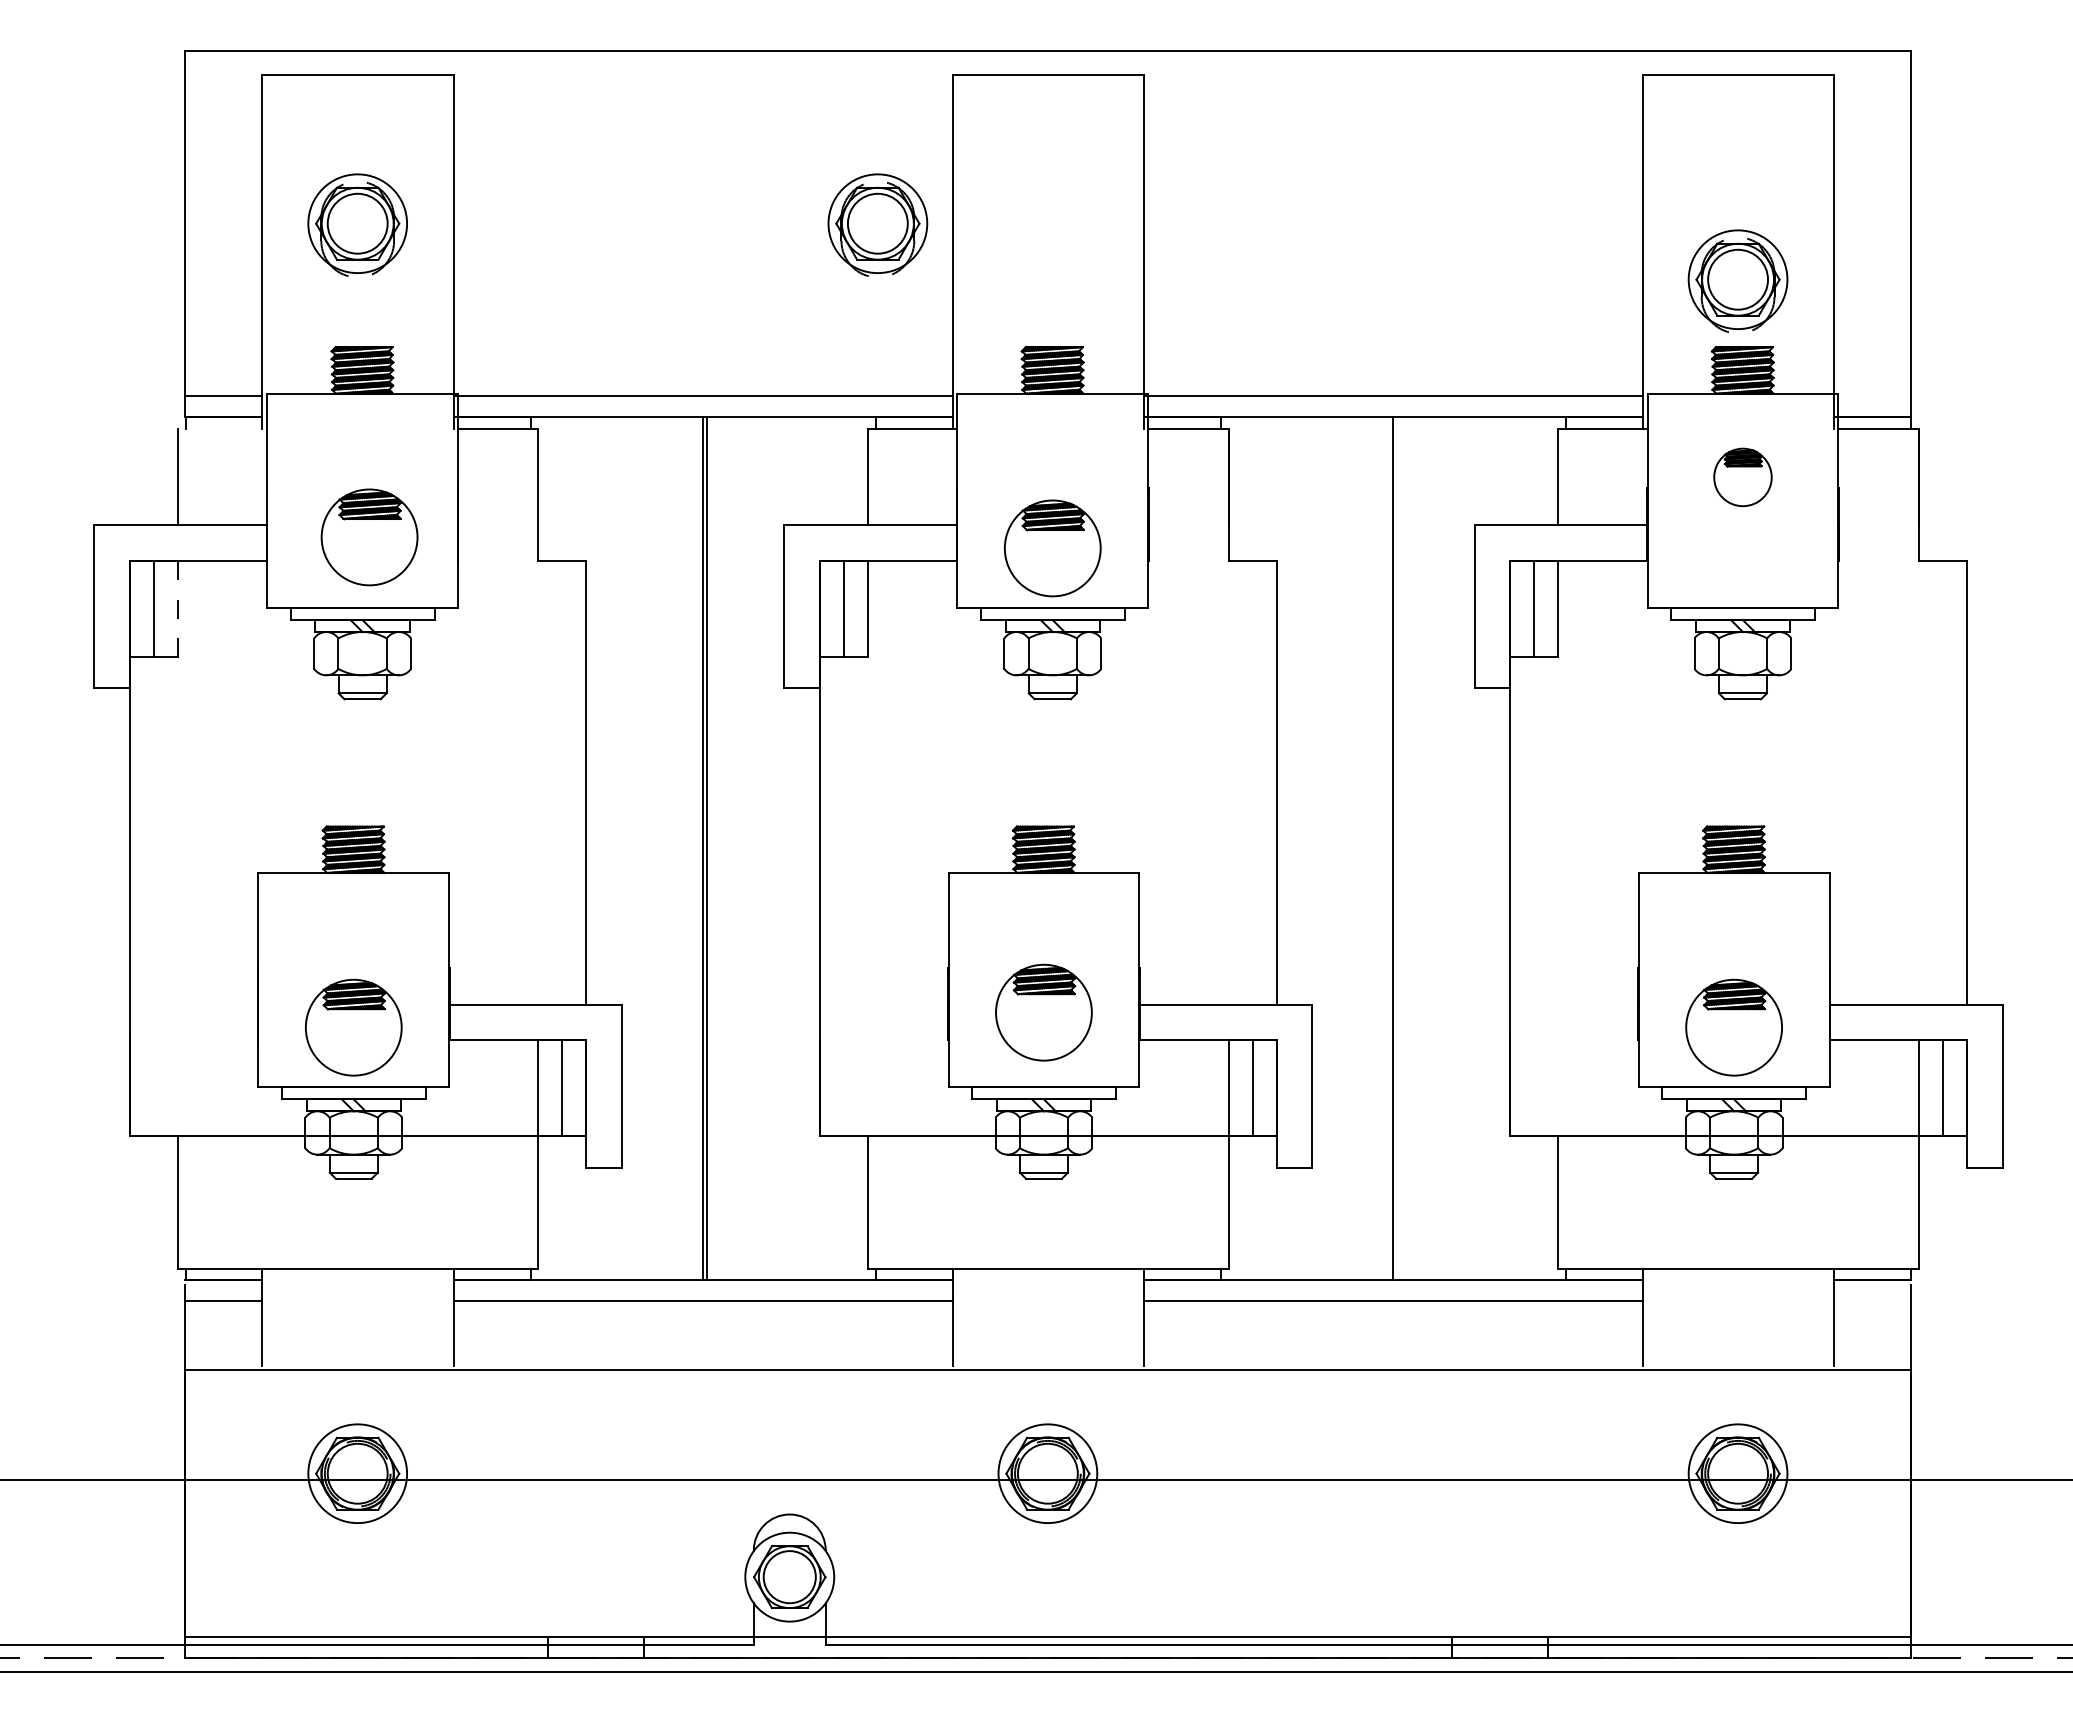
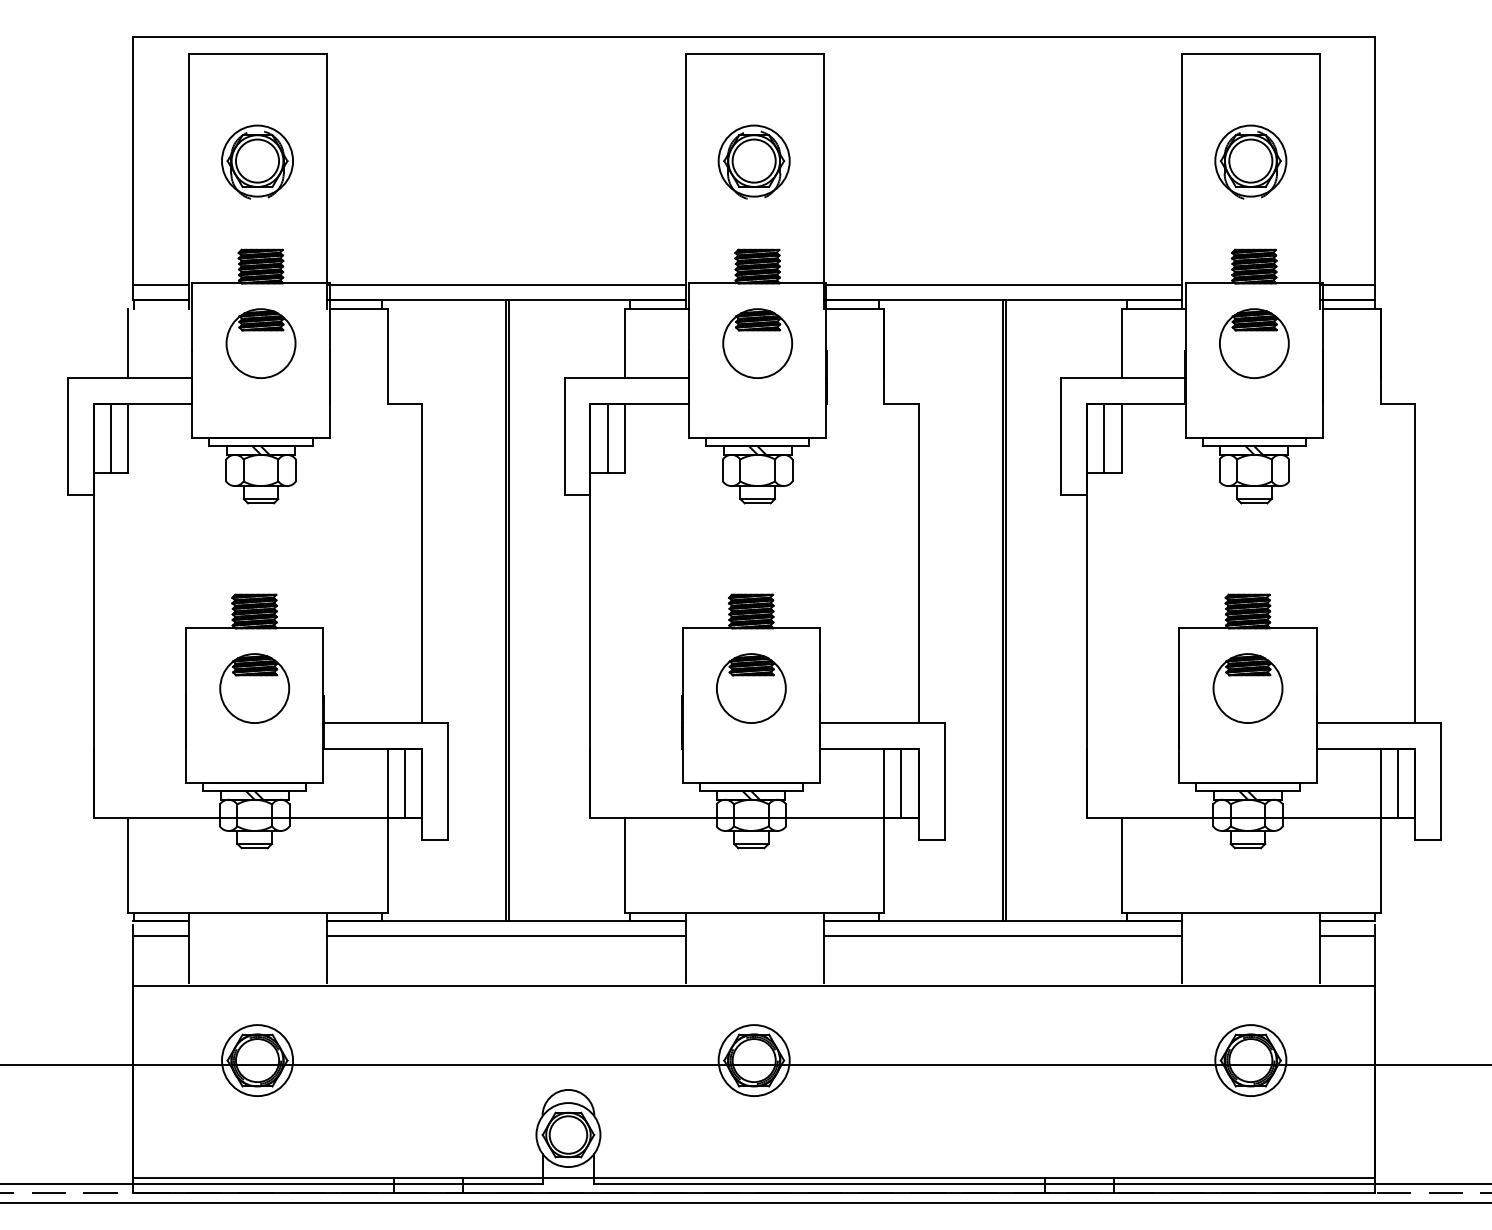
part: (877, 224) -> (753, 161), moved
part: (1737, 280) -> (1250, 161), moved
line: (1872, 396) -> (1347, 285), added
part: (1742, 477) -> (1254, 343), size x1.67
part: (369, 537) -> (260, 343), moved
part: (1052, 548) -> (757, 343), moved
line: (177, 609) -> (127, 438), dashed -> solid
line: (1397, 848) -> (1005, 610), added
part: (1043, 1012) -> (751, 688), moved
part: (353, 1027) -> (254, 688), moved
part: (1733, 1027) -> (1247, 688), moved
line: (1872, 1301) -> (1347, 936), added

